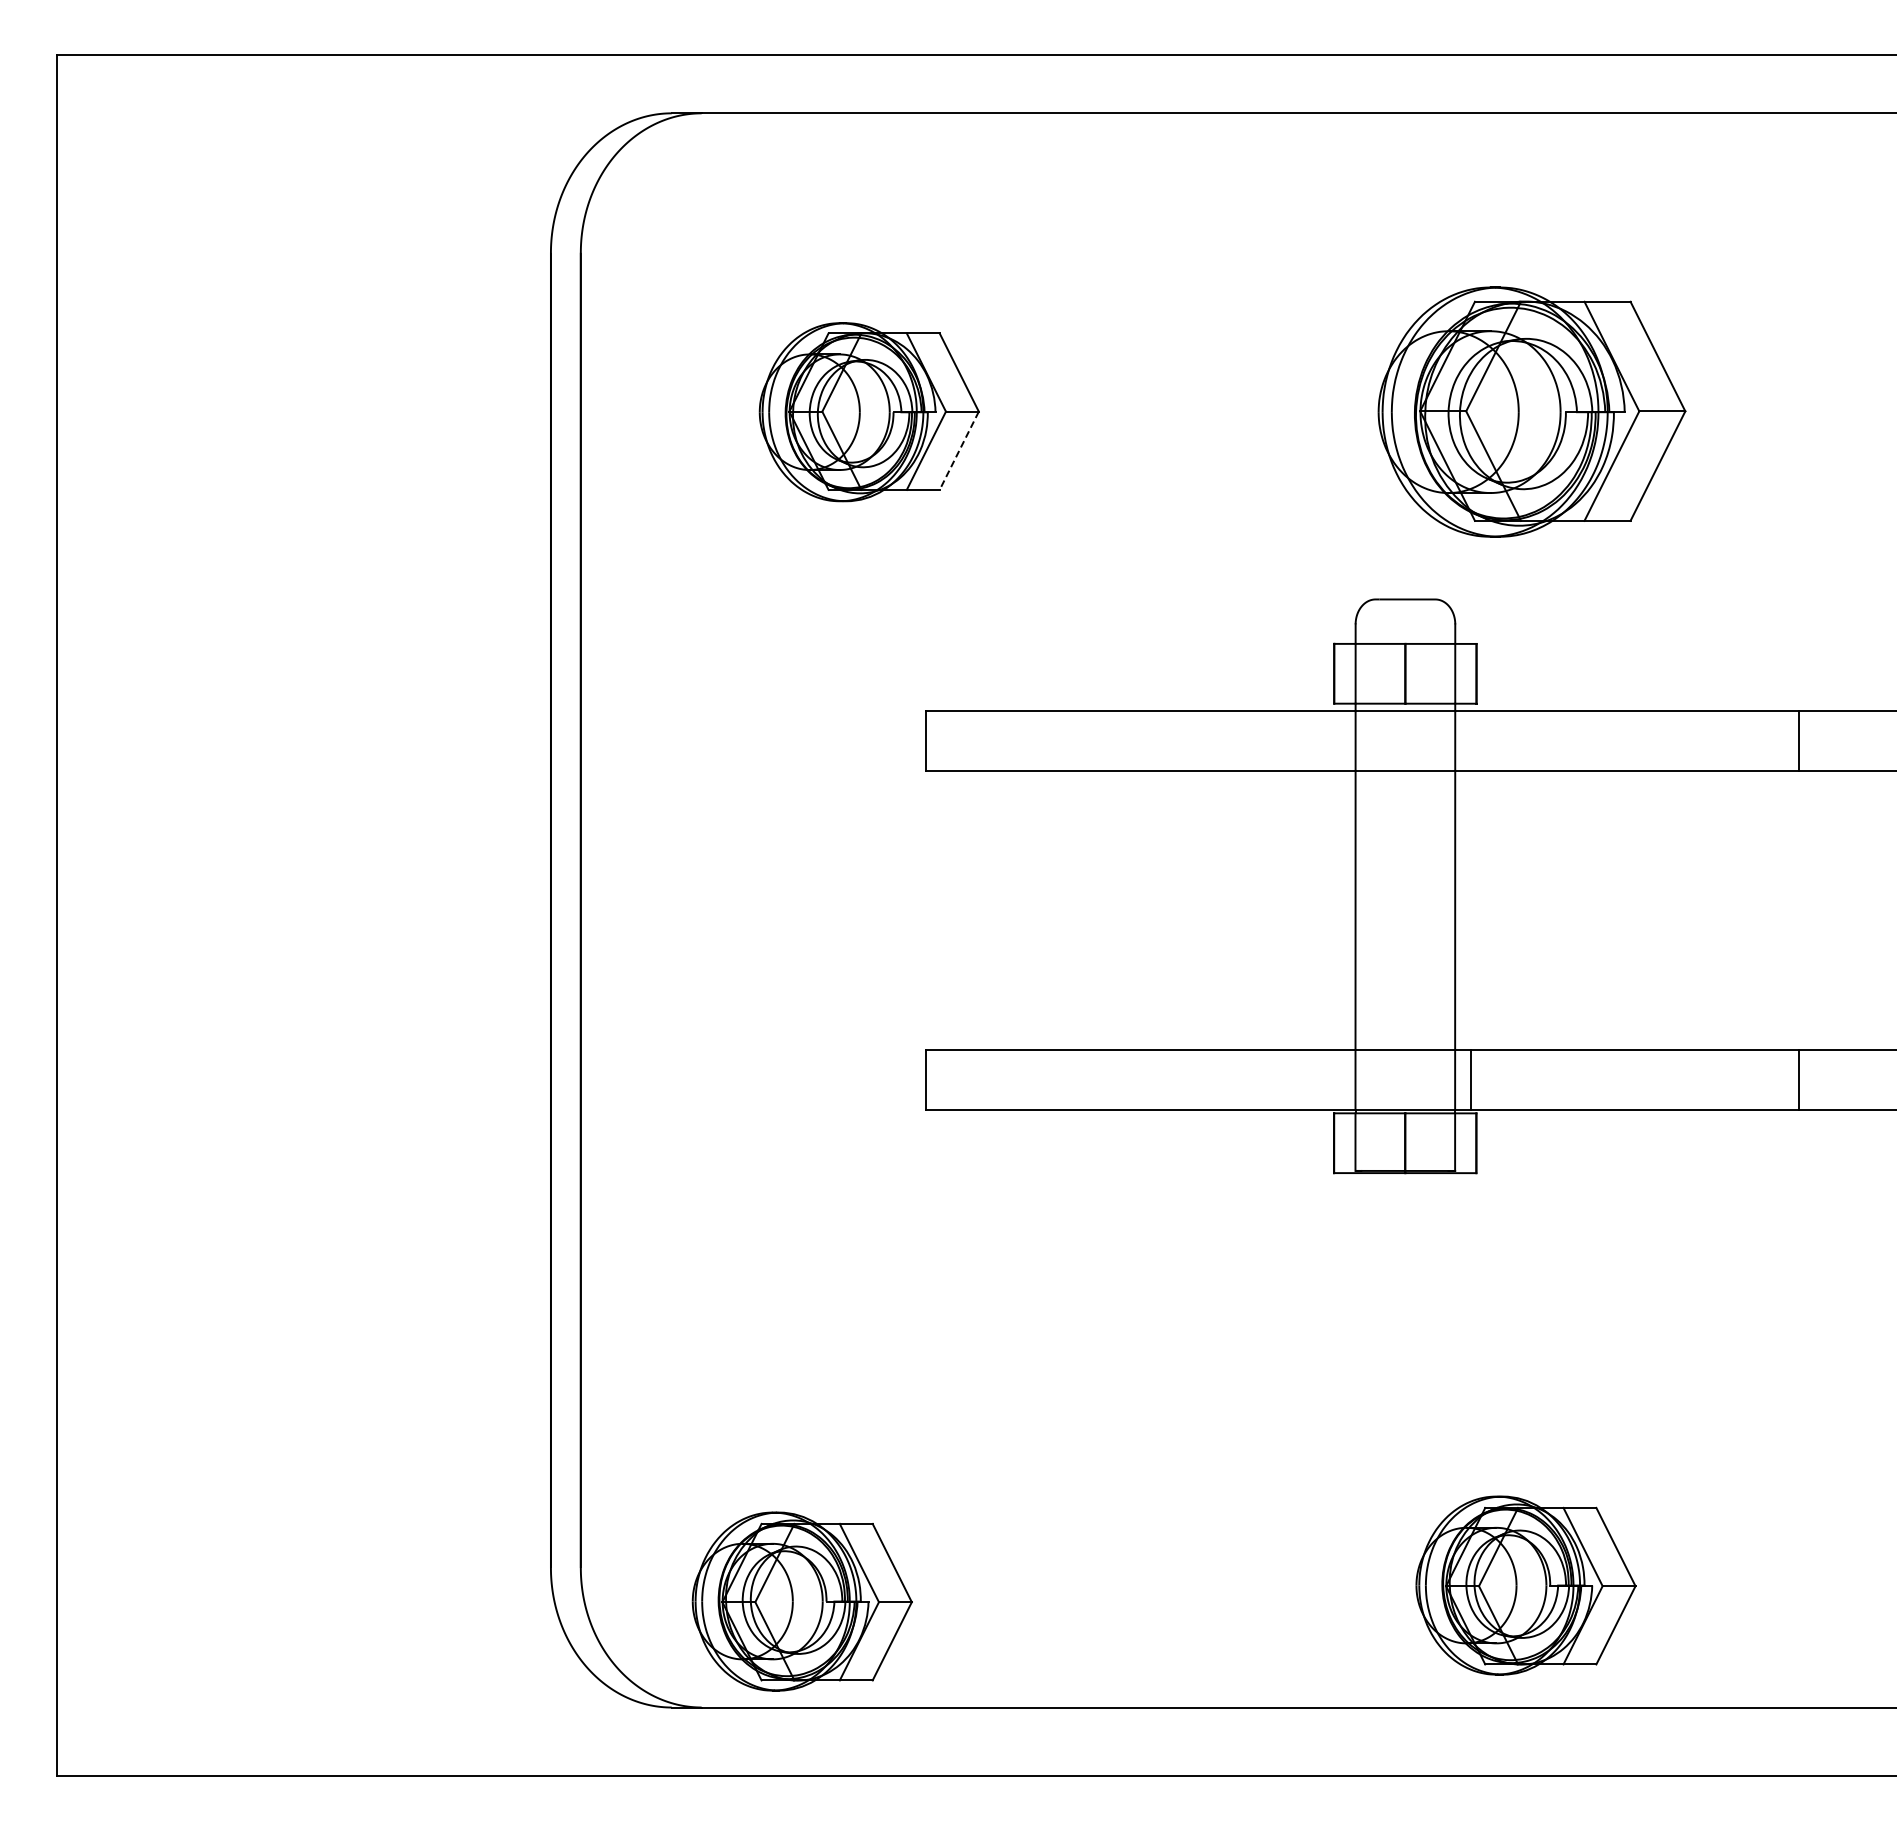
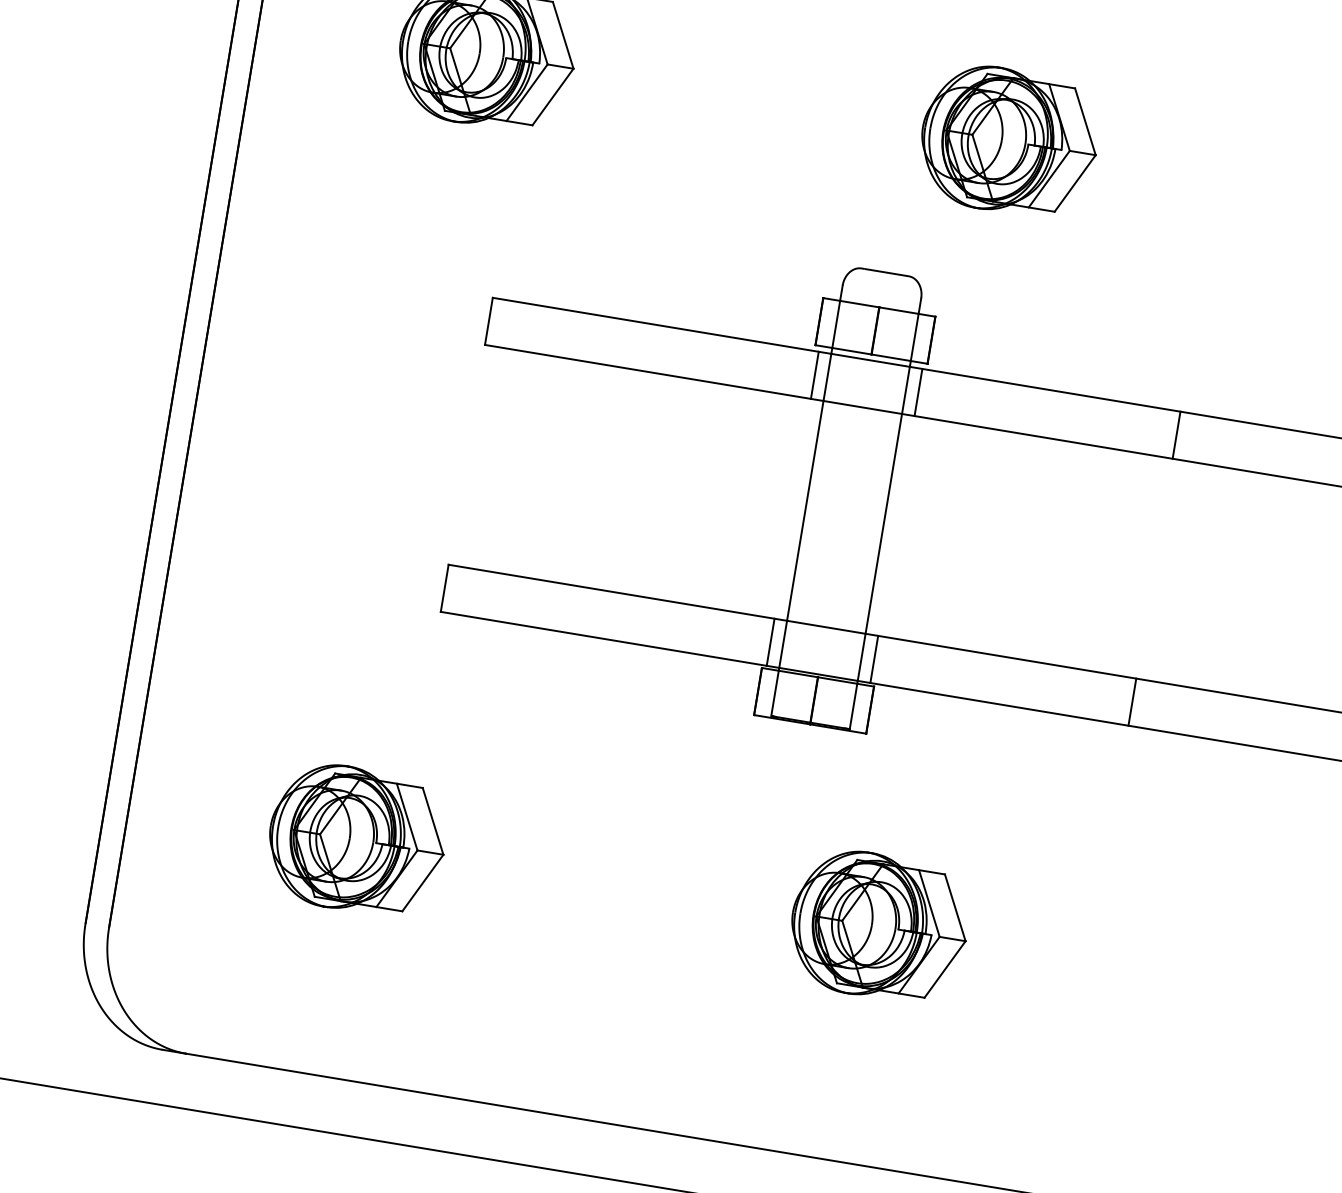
part: (1531, 412) -> (1008, 141), size x0.71
line: (959, 450) -> (553, 96), dashed -> solid
line: (1339, 740) -> (814, 374), added
line: (1471, 740) -> (918, 392), added
line: (1339, 1079) -> (770, 642), added
part: (1525, 1585) -> (878, 926), moved
part: (801, 1601) -> (356, 839), moved

